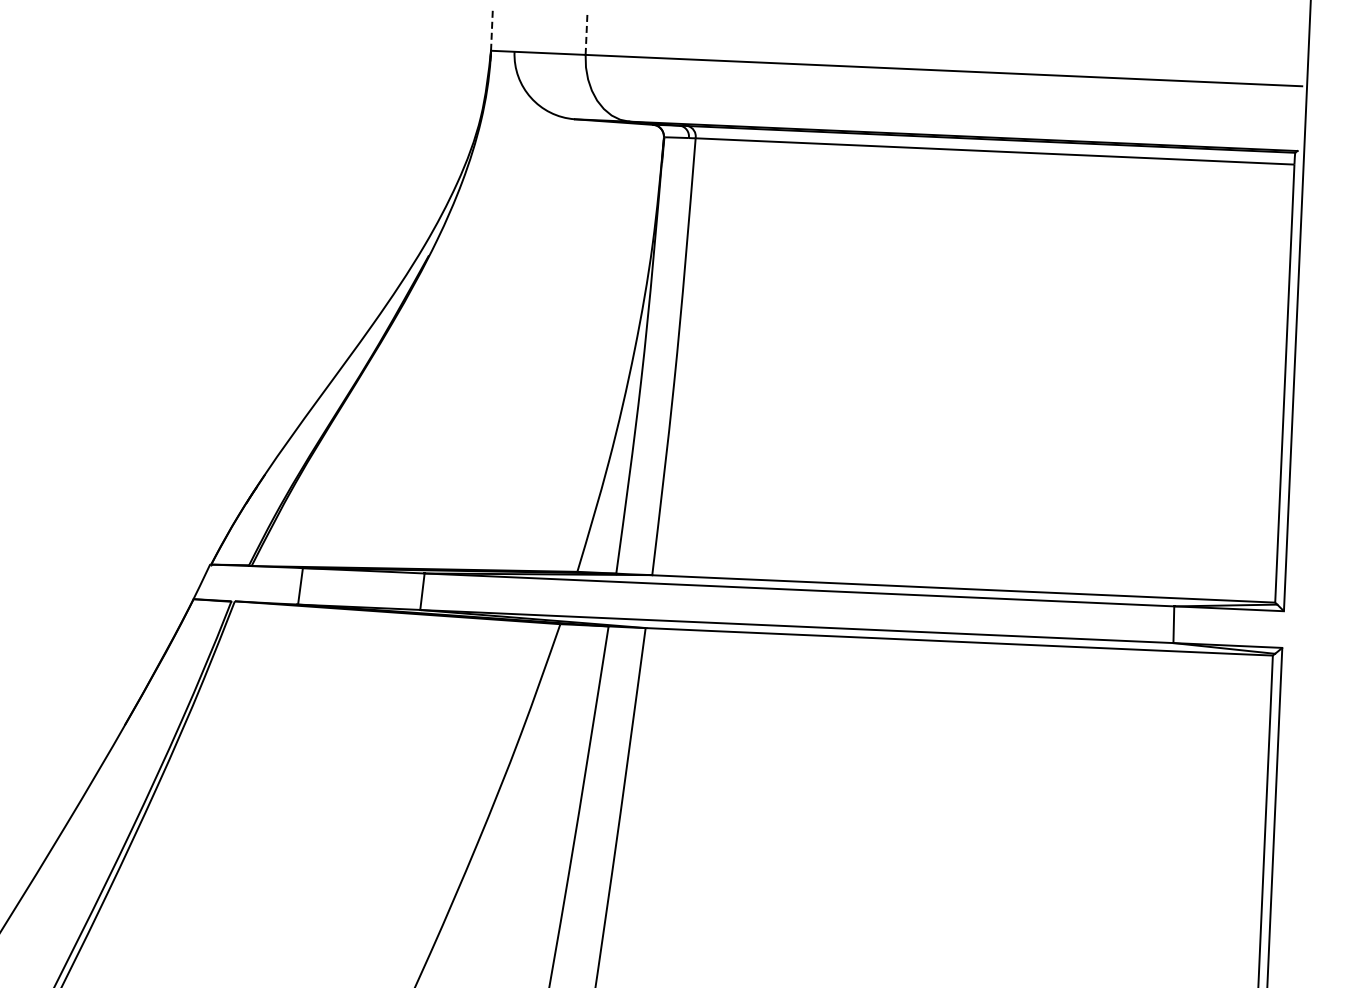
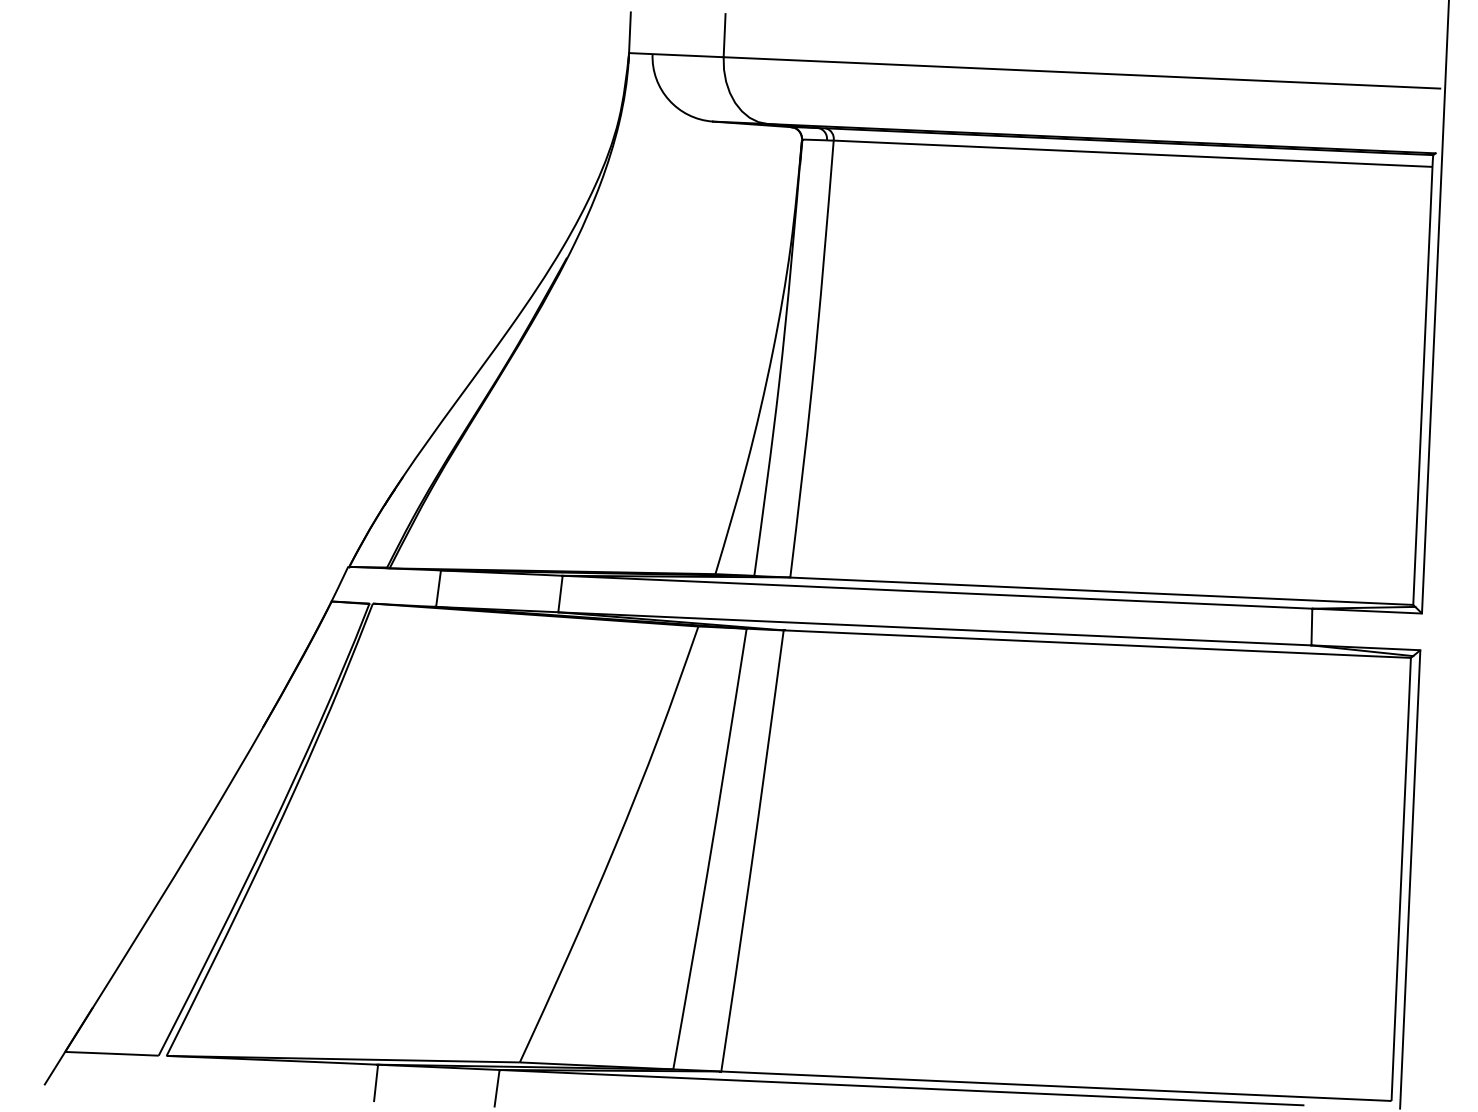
line: (491, 30) -> (629, 32), dashed -> solid
line: (586, 33) -> (724, 35), dashed -> solid

